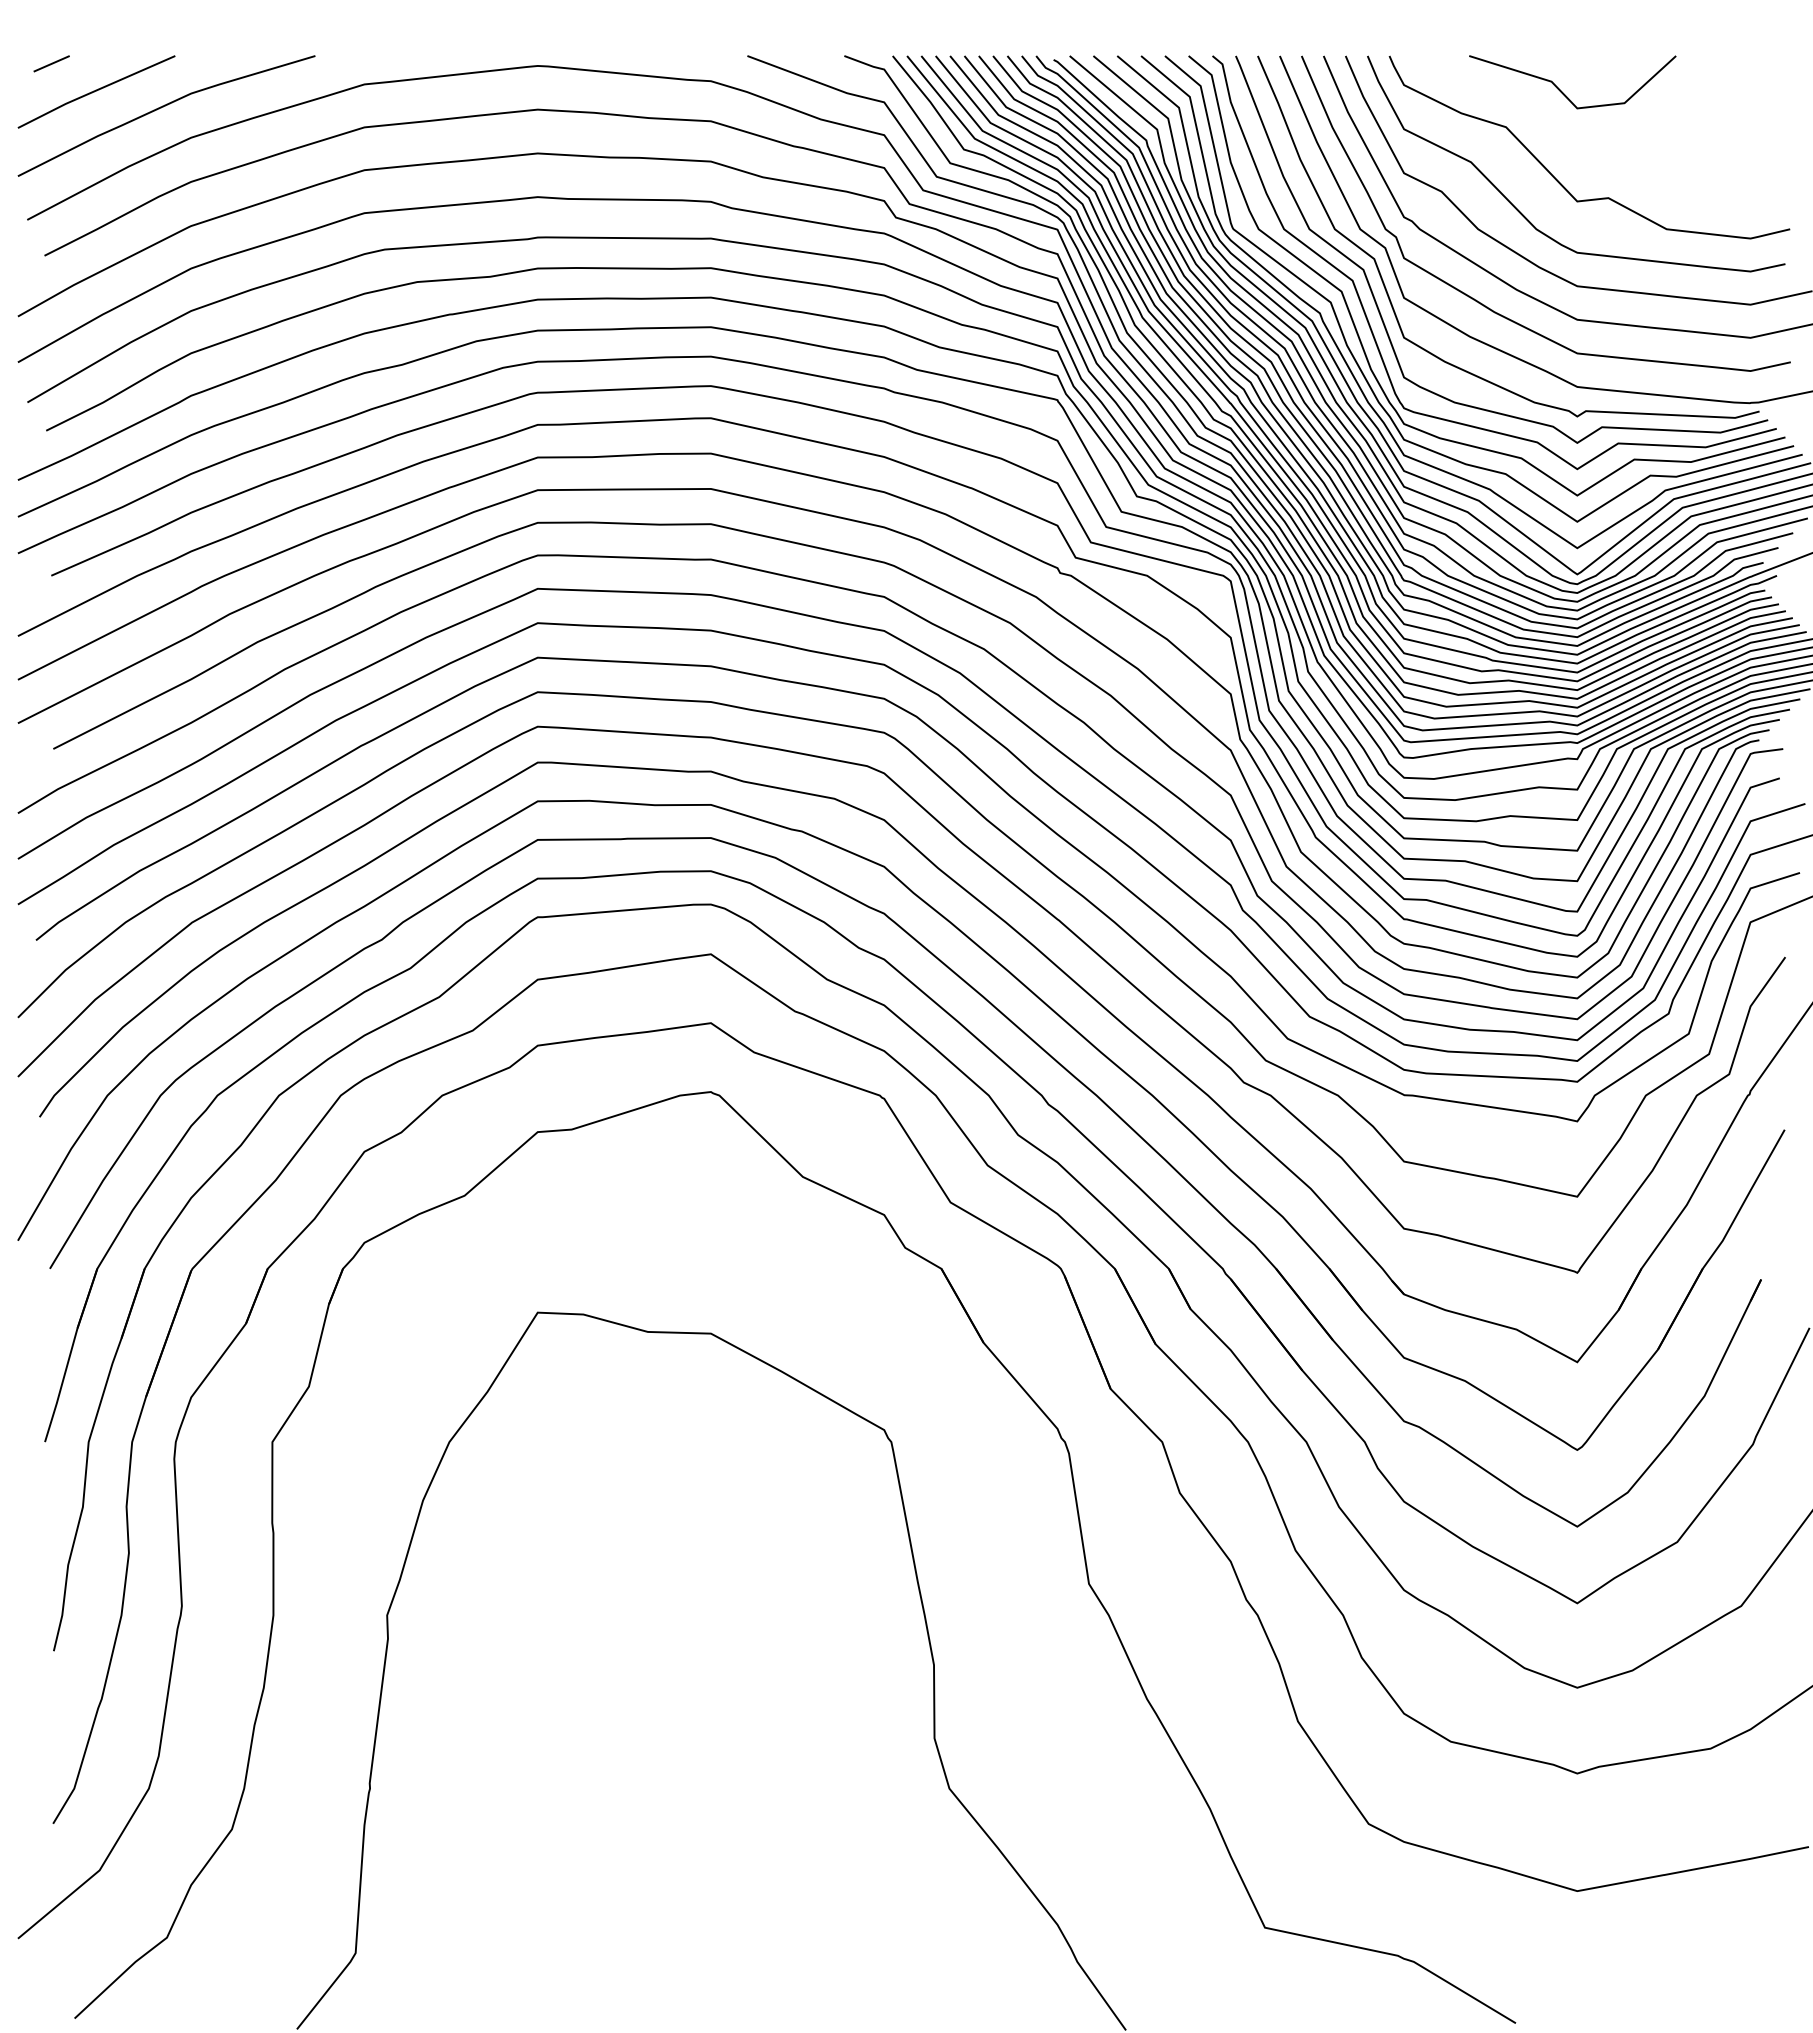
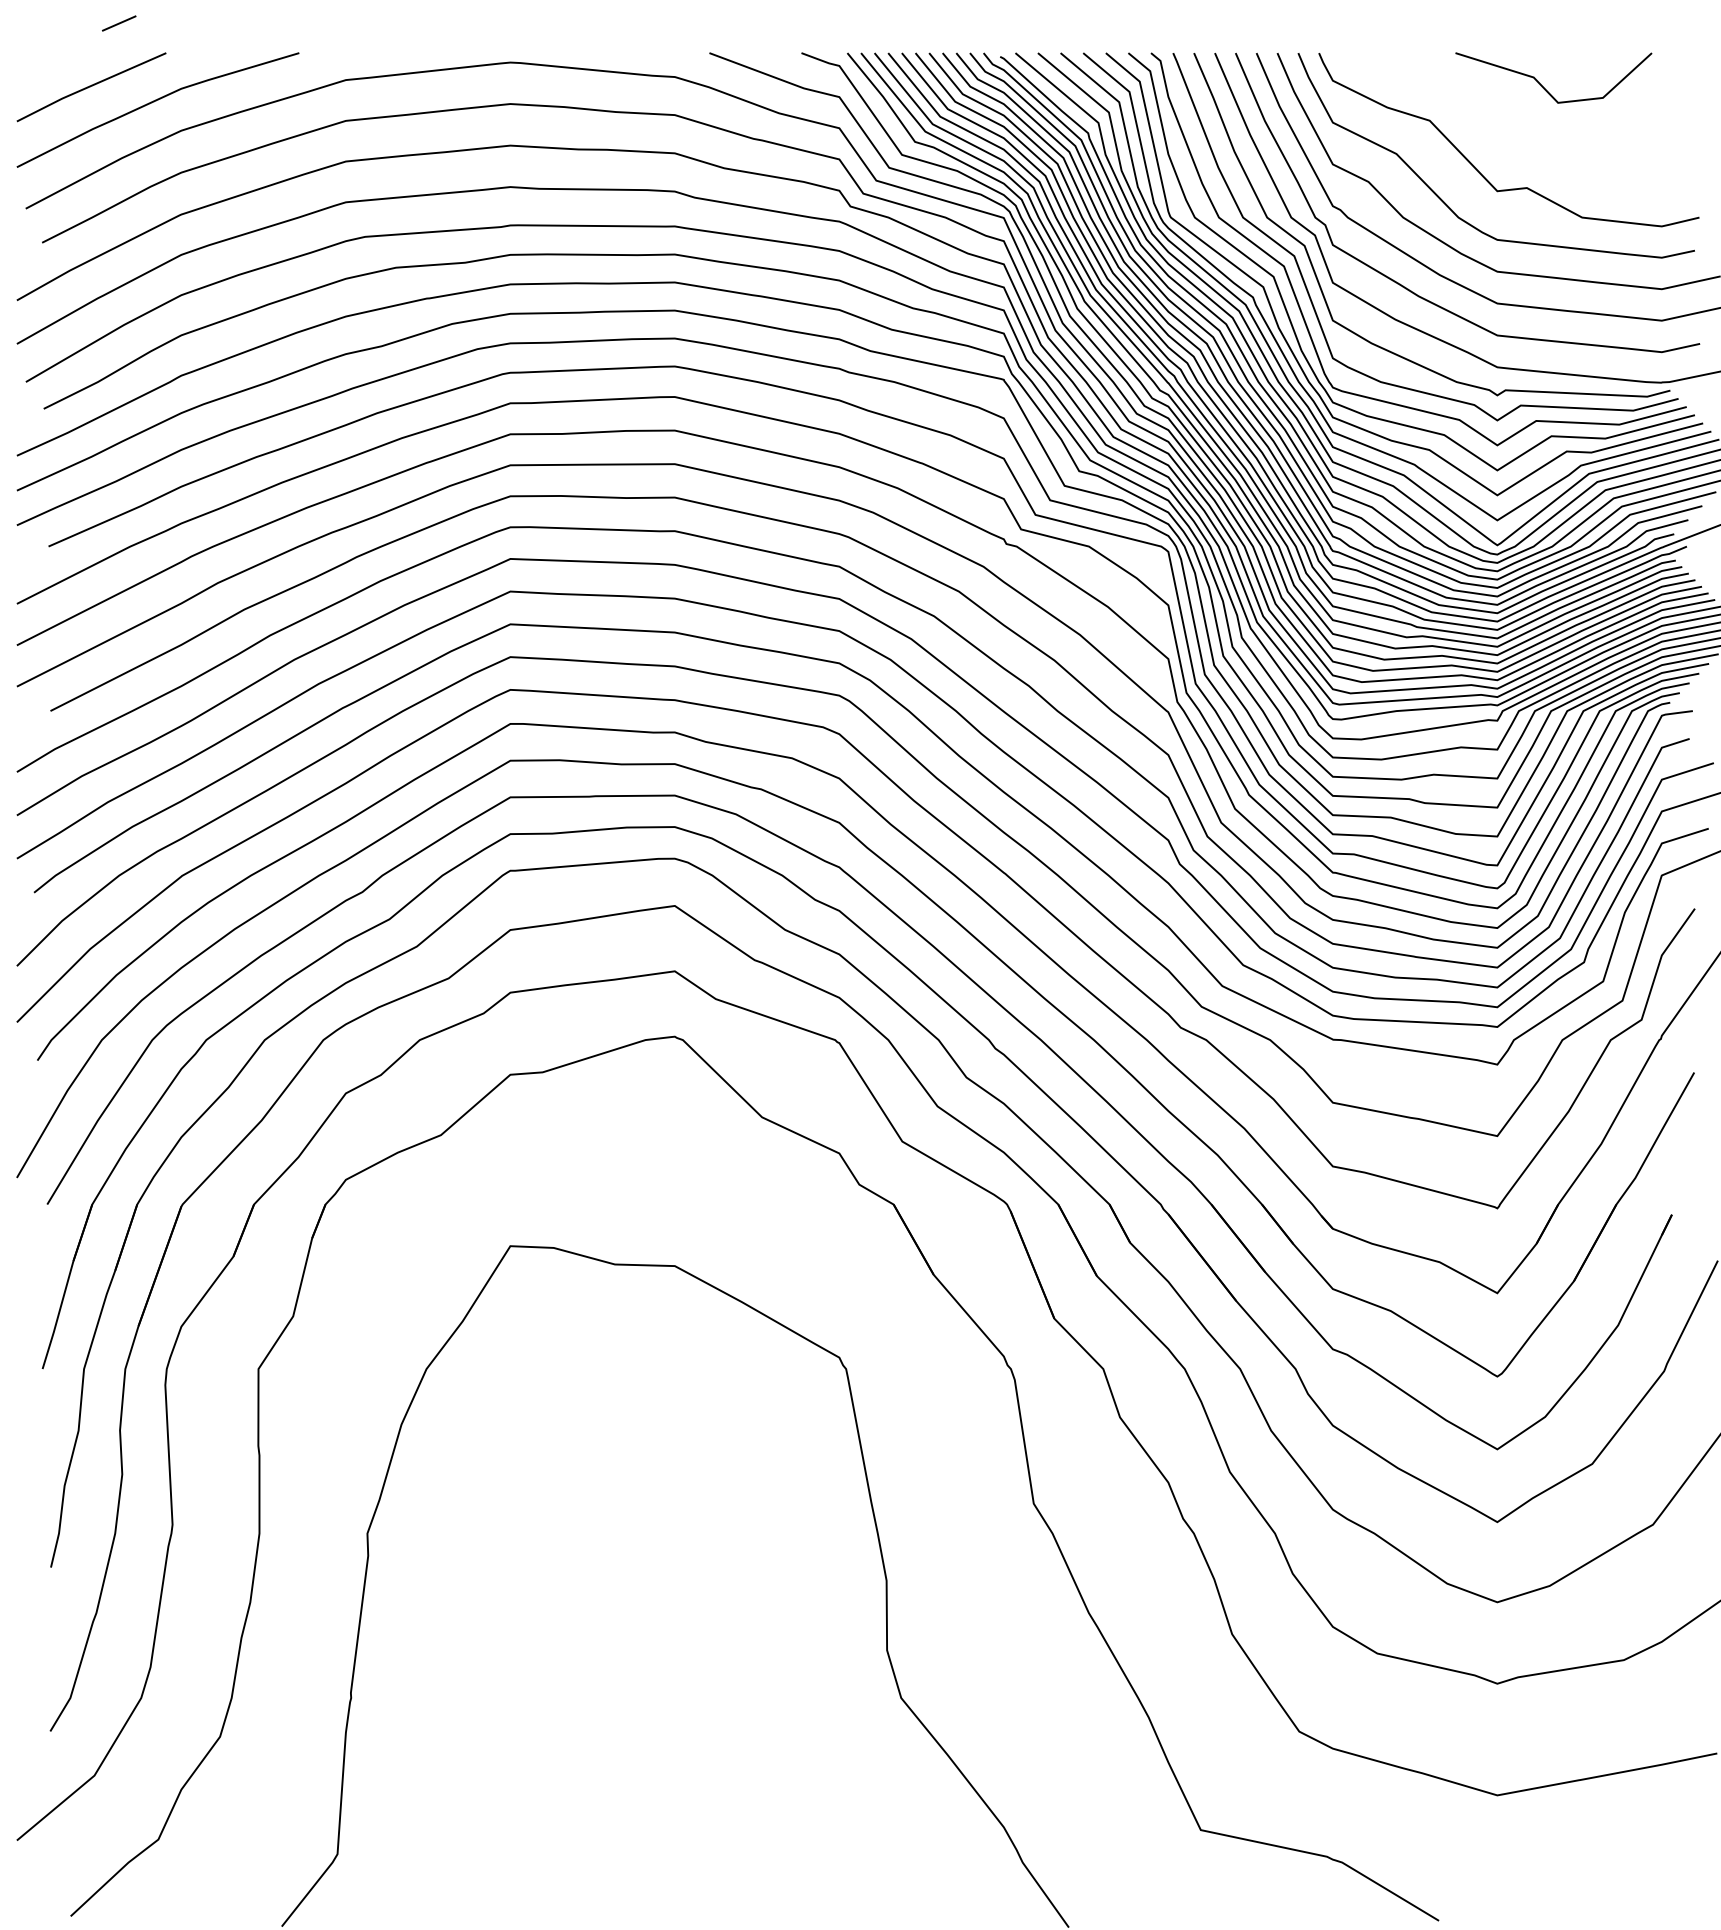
line: (51, 63) -> (119, 23), moved
line: (1562, 91) -> (1544, 86), moved

